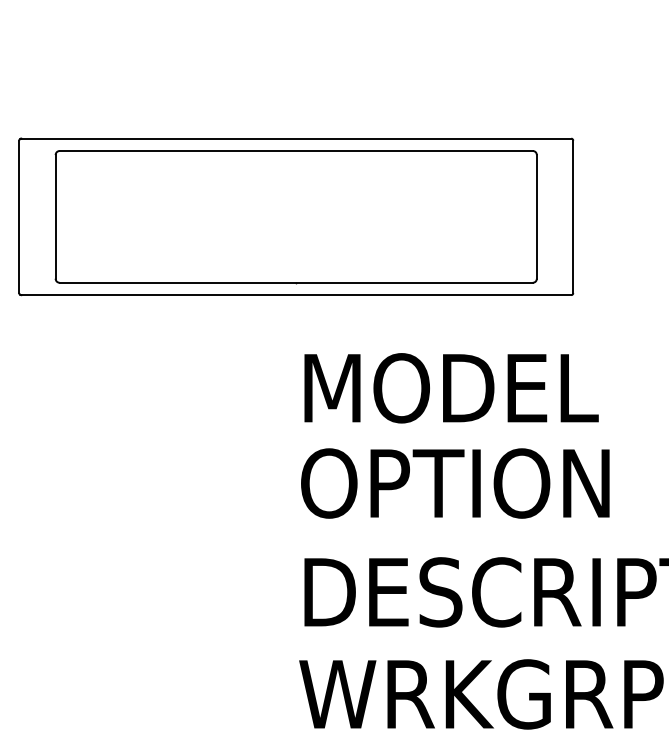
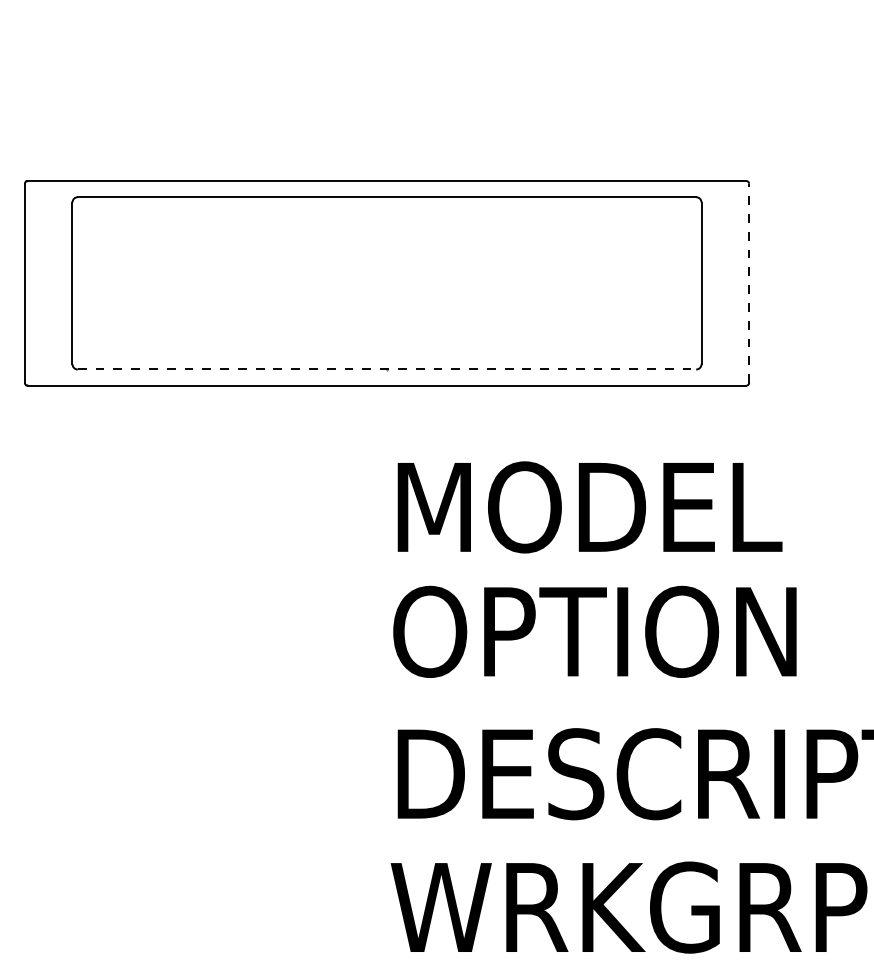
line: (573, 217) -> (749, 283), solid -> dashed
line: (296, 282) -> (387, 369), solid -> dashed

